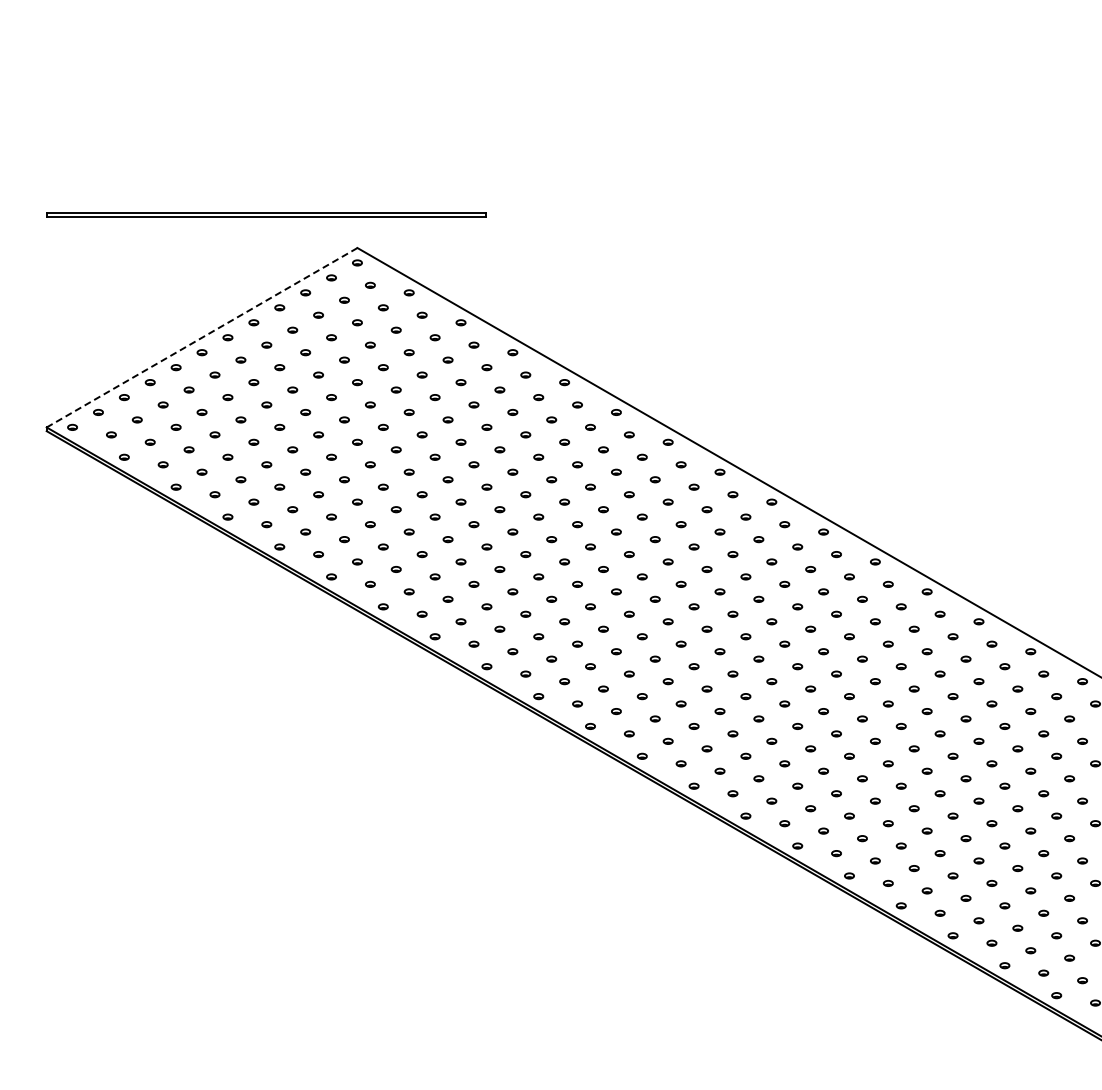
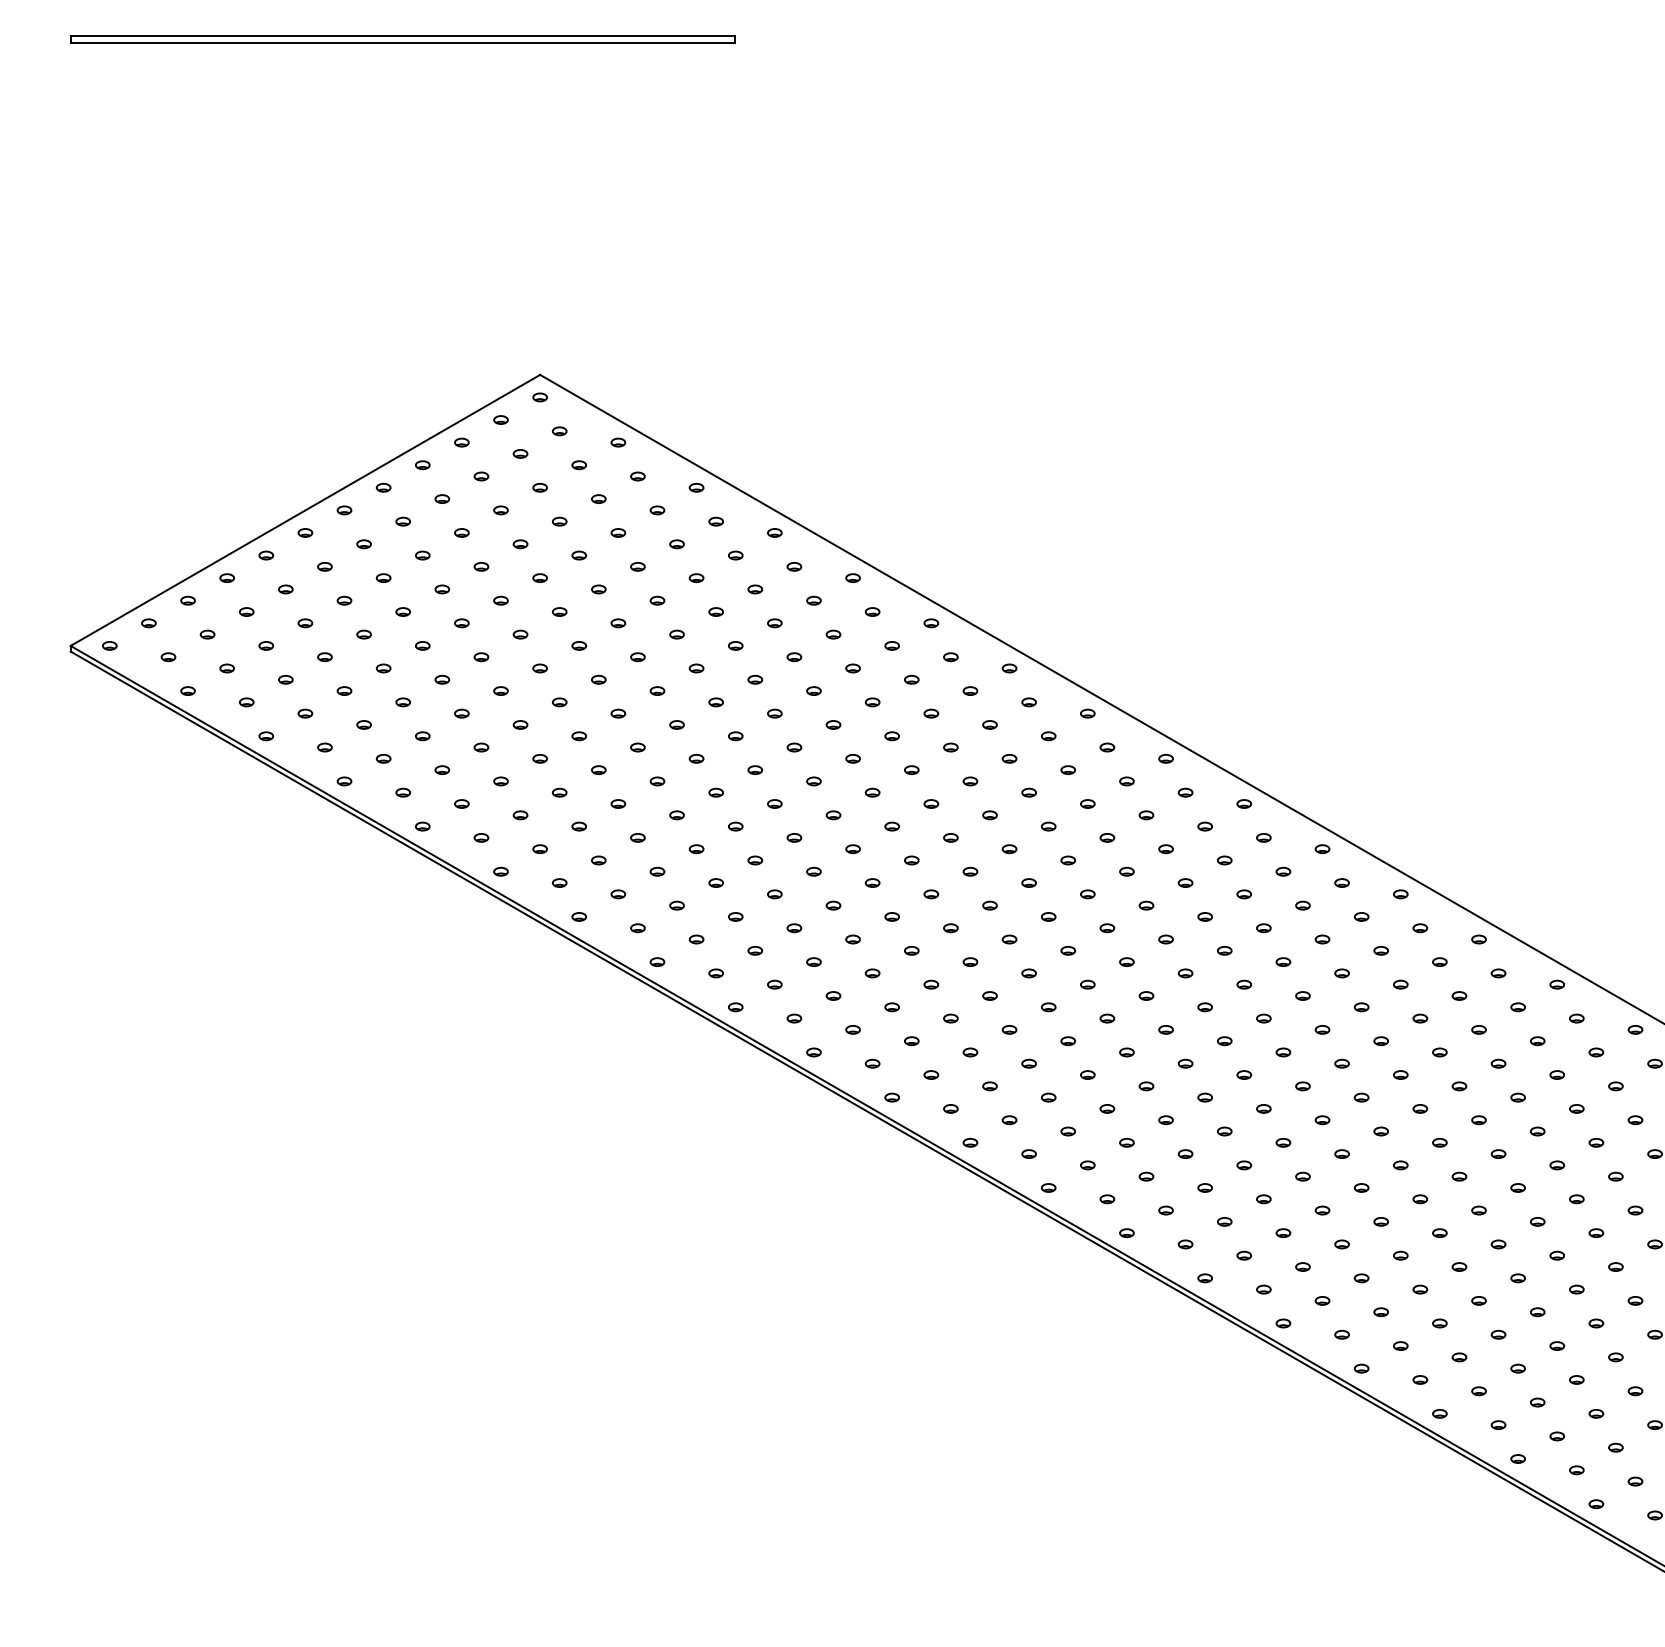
part: (266, 214) -> (402, 38), moved
line: (201, 337) -> (304, 510), dashed -> solid

